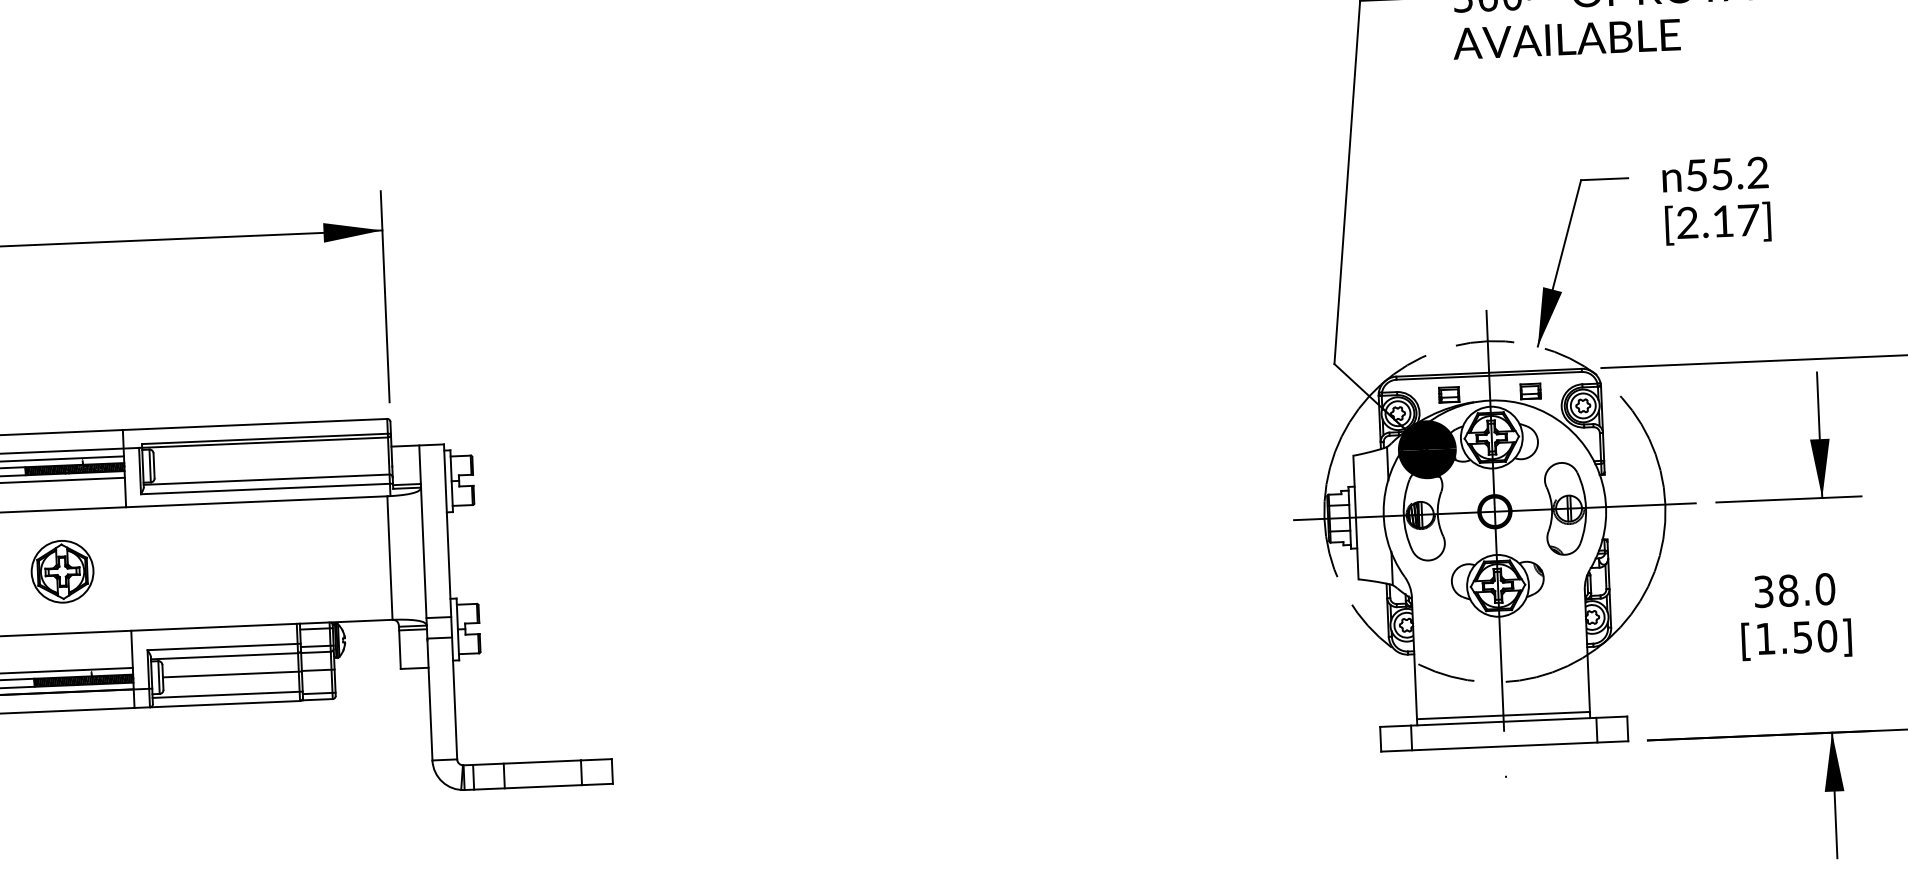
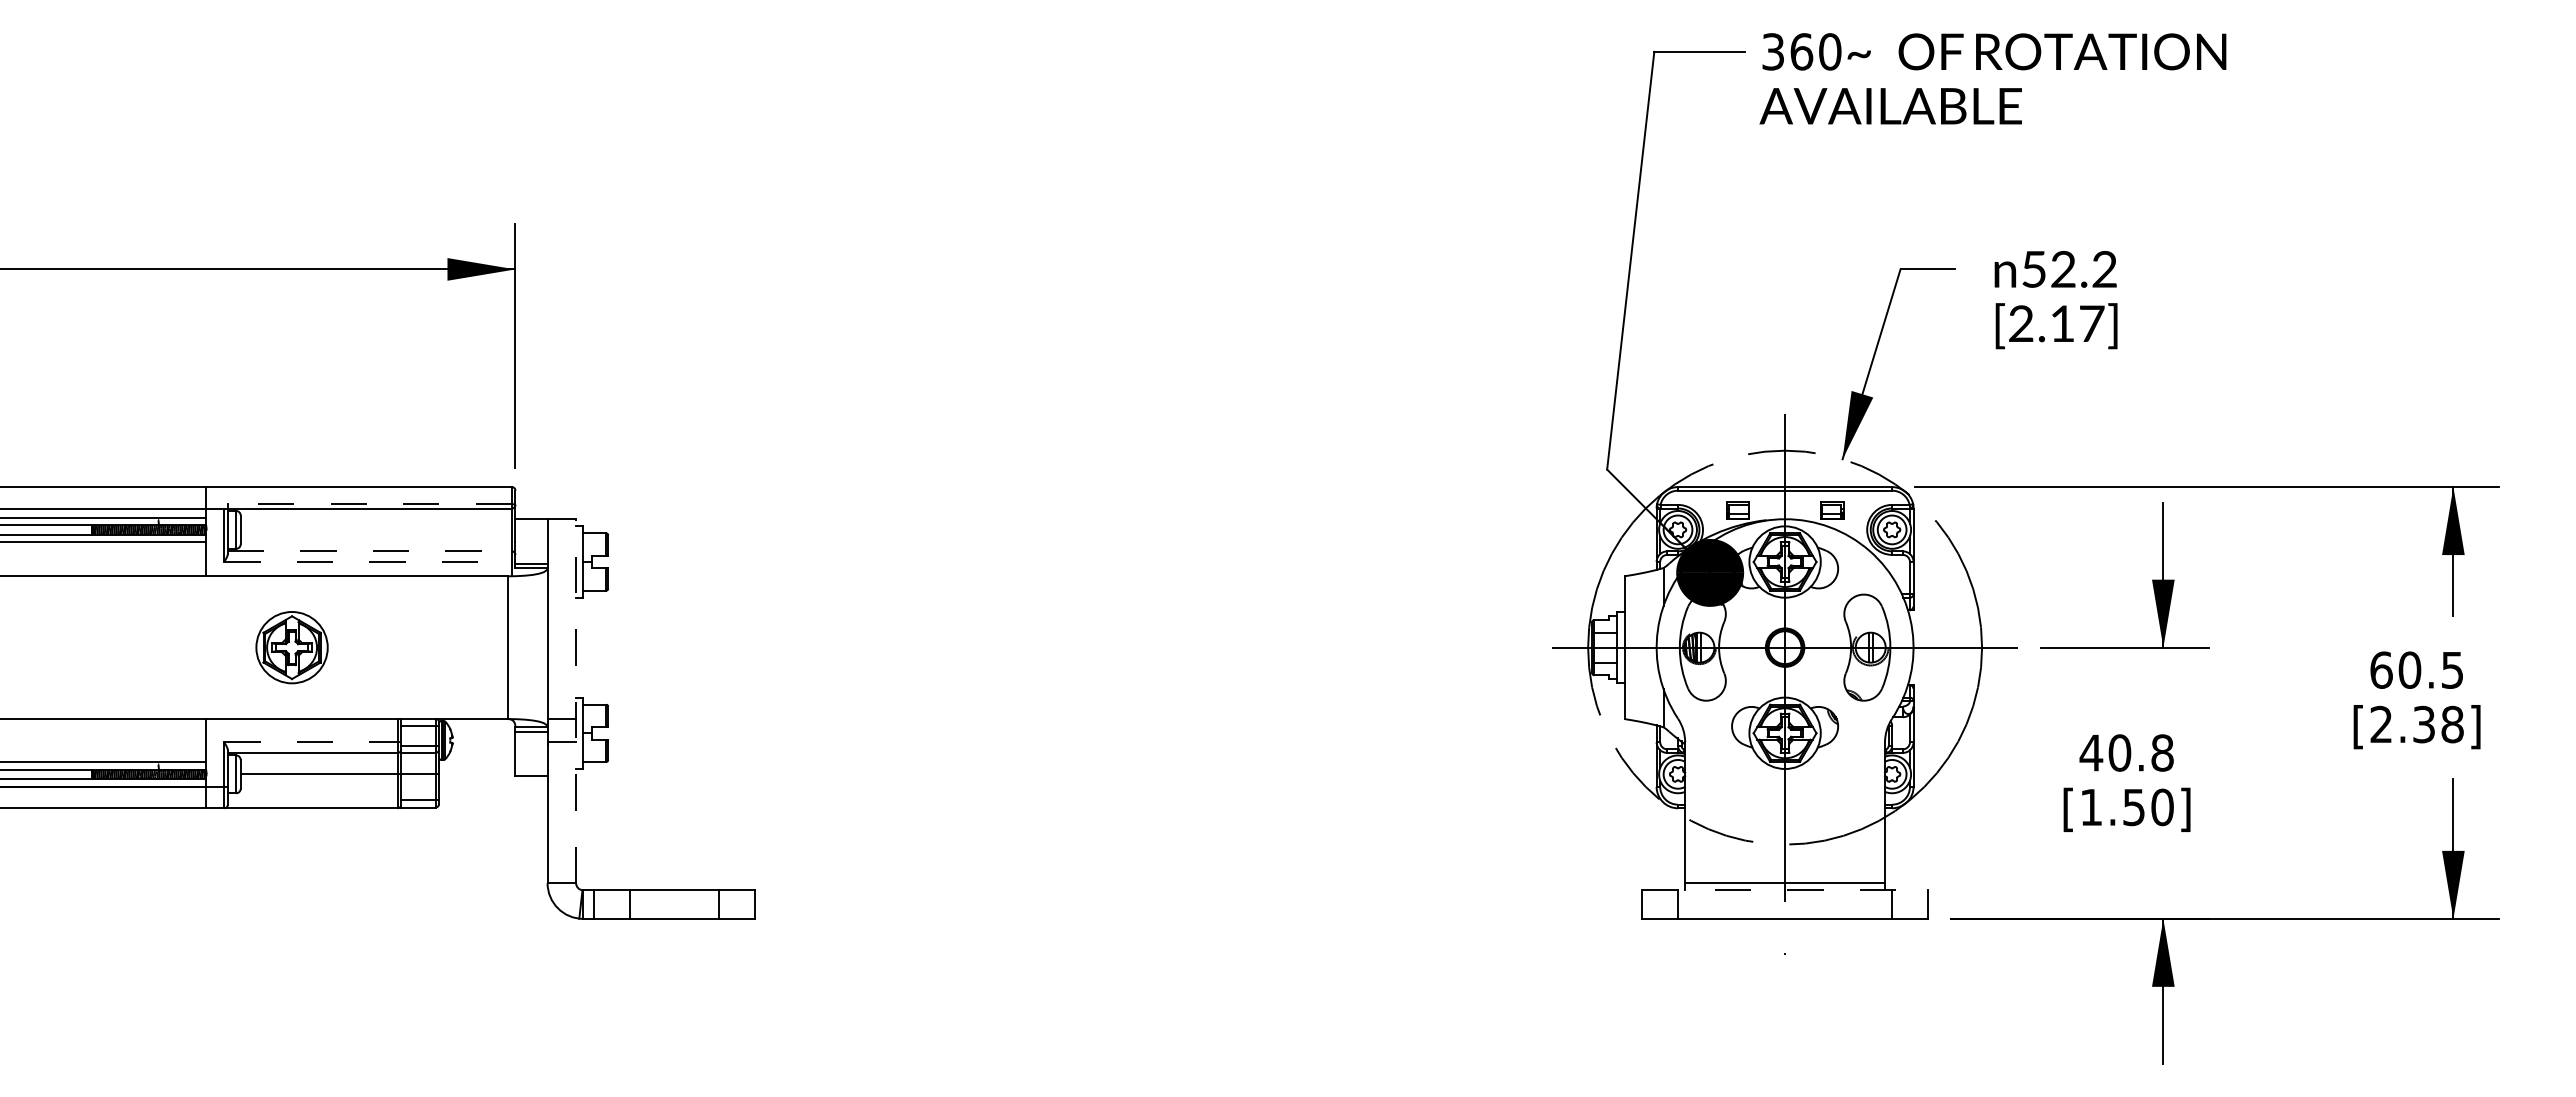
text: (1722, 174) -> (2063, 269), 55.2 -> 52.2
line: (264, 439) -> (369, 504), solid -> dashed
line: (267, 479) -> (370, 551), solid -> dashed
line: (266, 489) -> (369, 562), solid -> dashed
part: (62, 571) -> (291, 647), moved
text: (1794, 590) -> (2126, 752), 38.0 -> 40.8
line: (450, 602) -> (576, 701), solid -> dashed
line: (224, 647) -> (313, 742), solid -> dashed
line: (227, 694) -> (314, 797), removed
line: (1504, 721) -> (1785, 890), solid -> dashed

